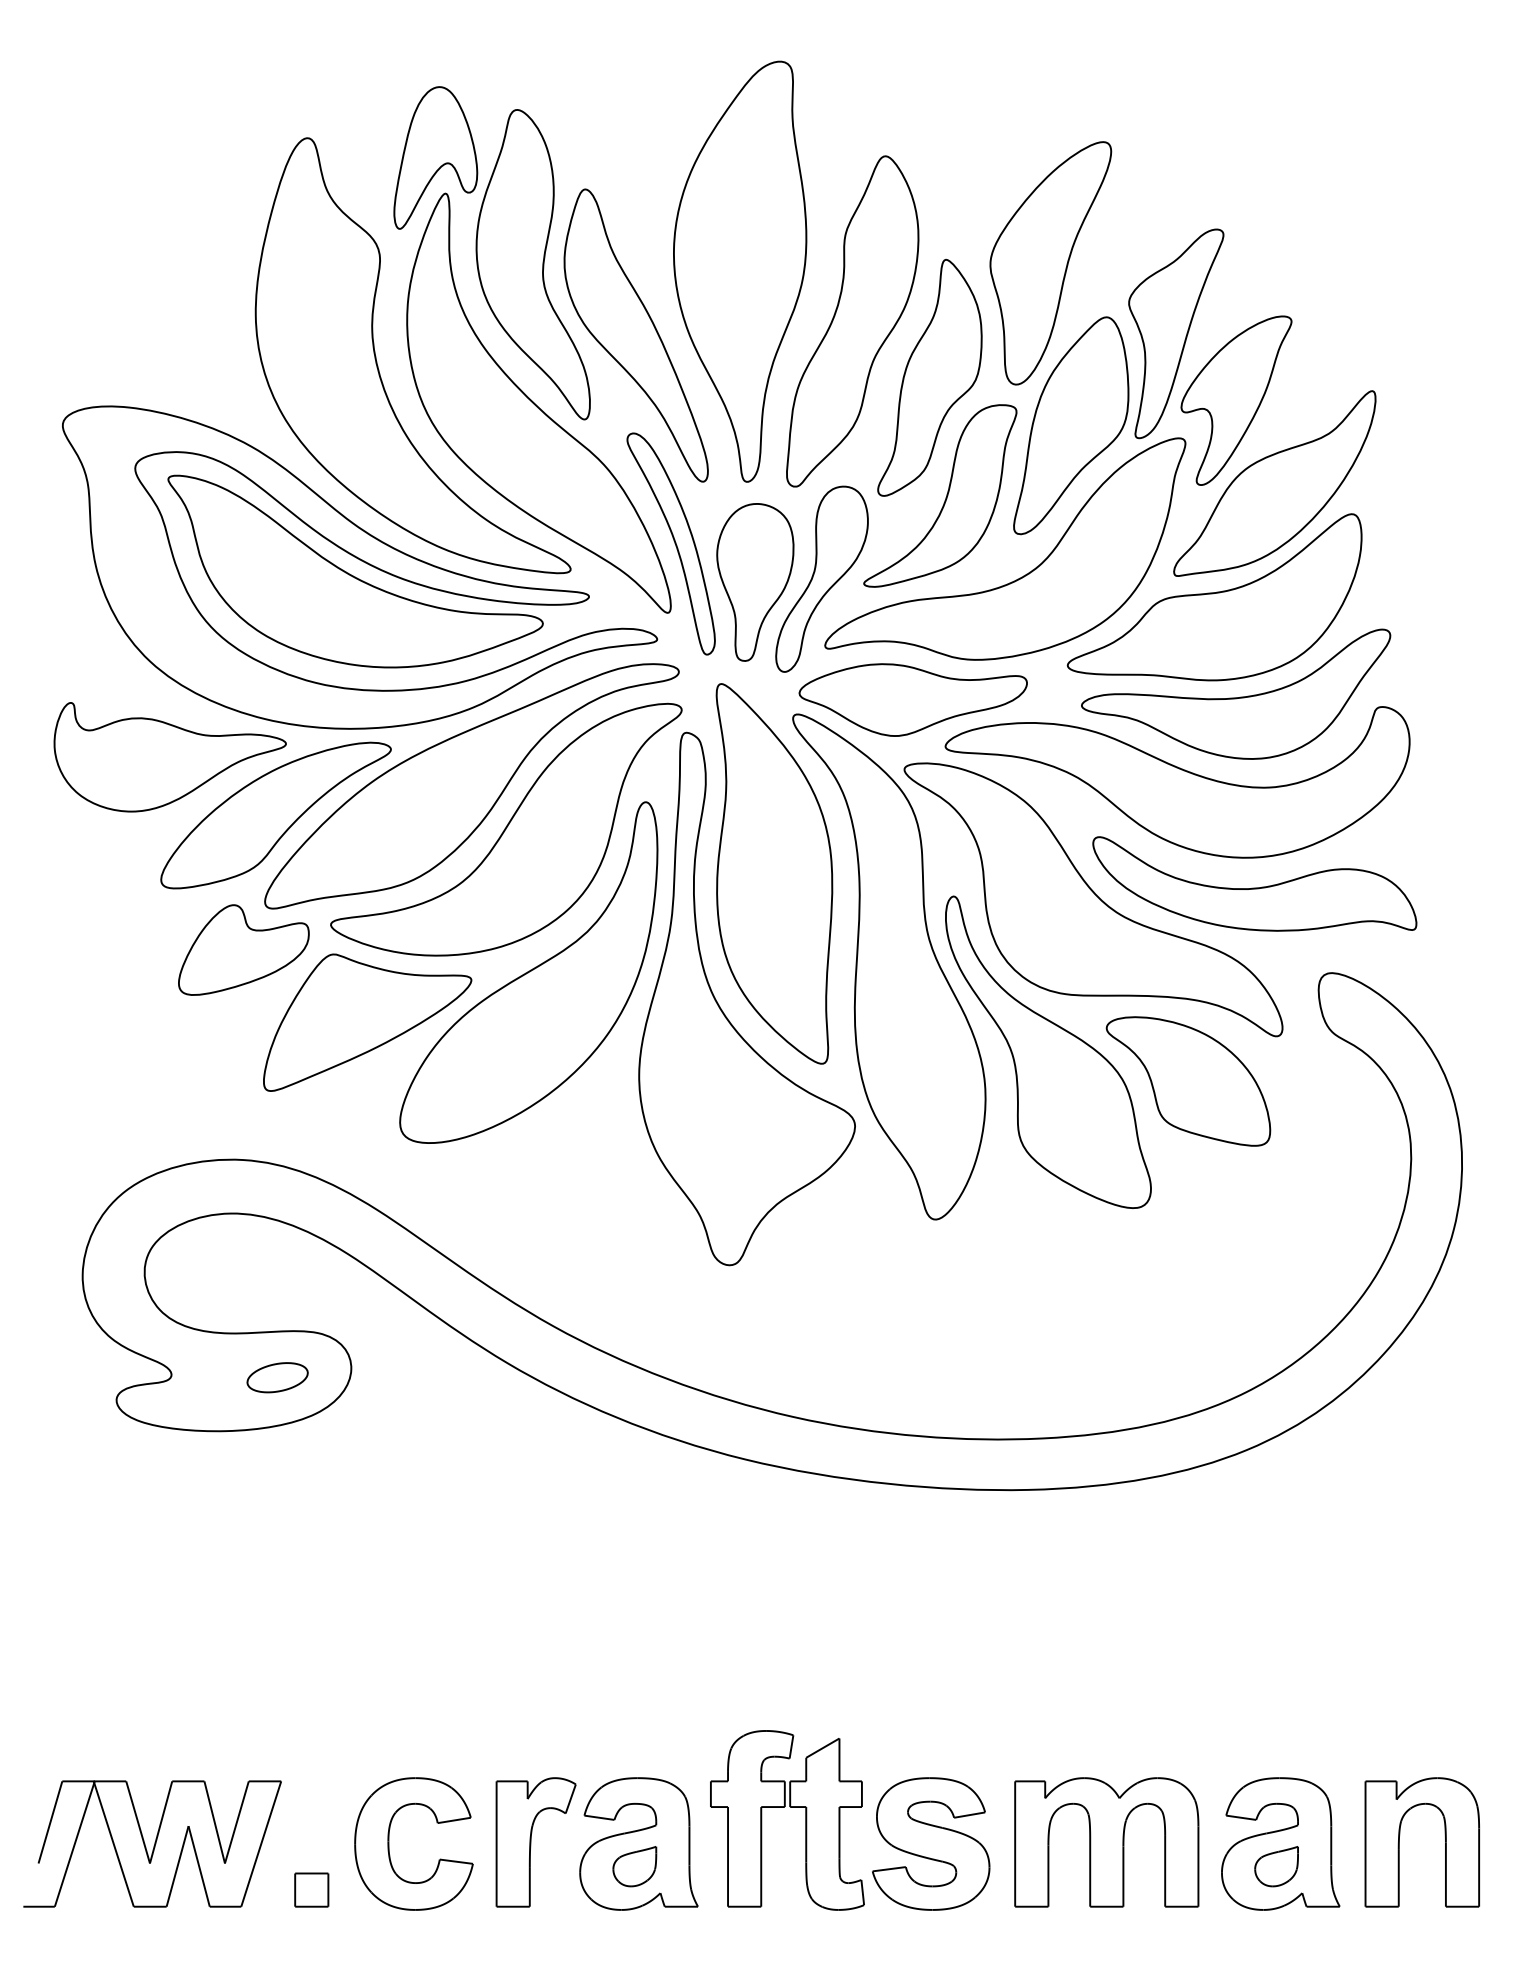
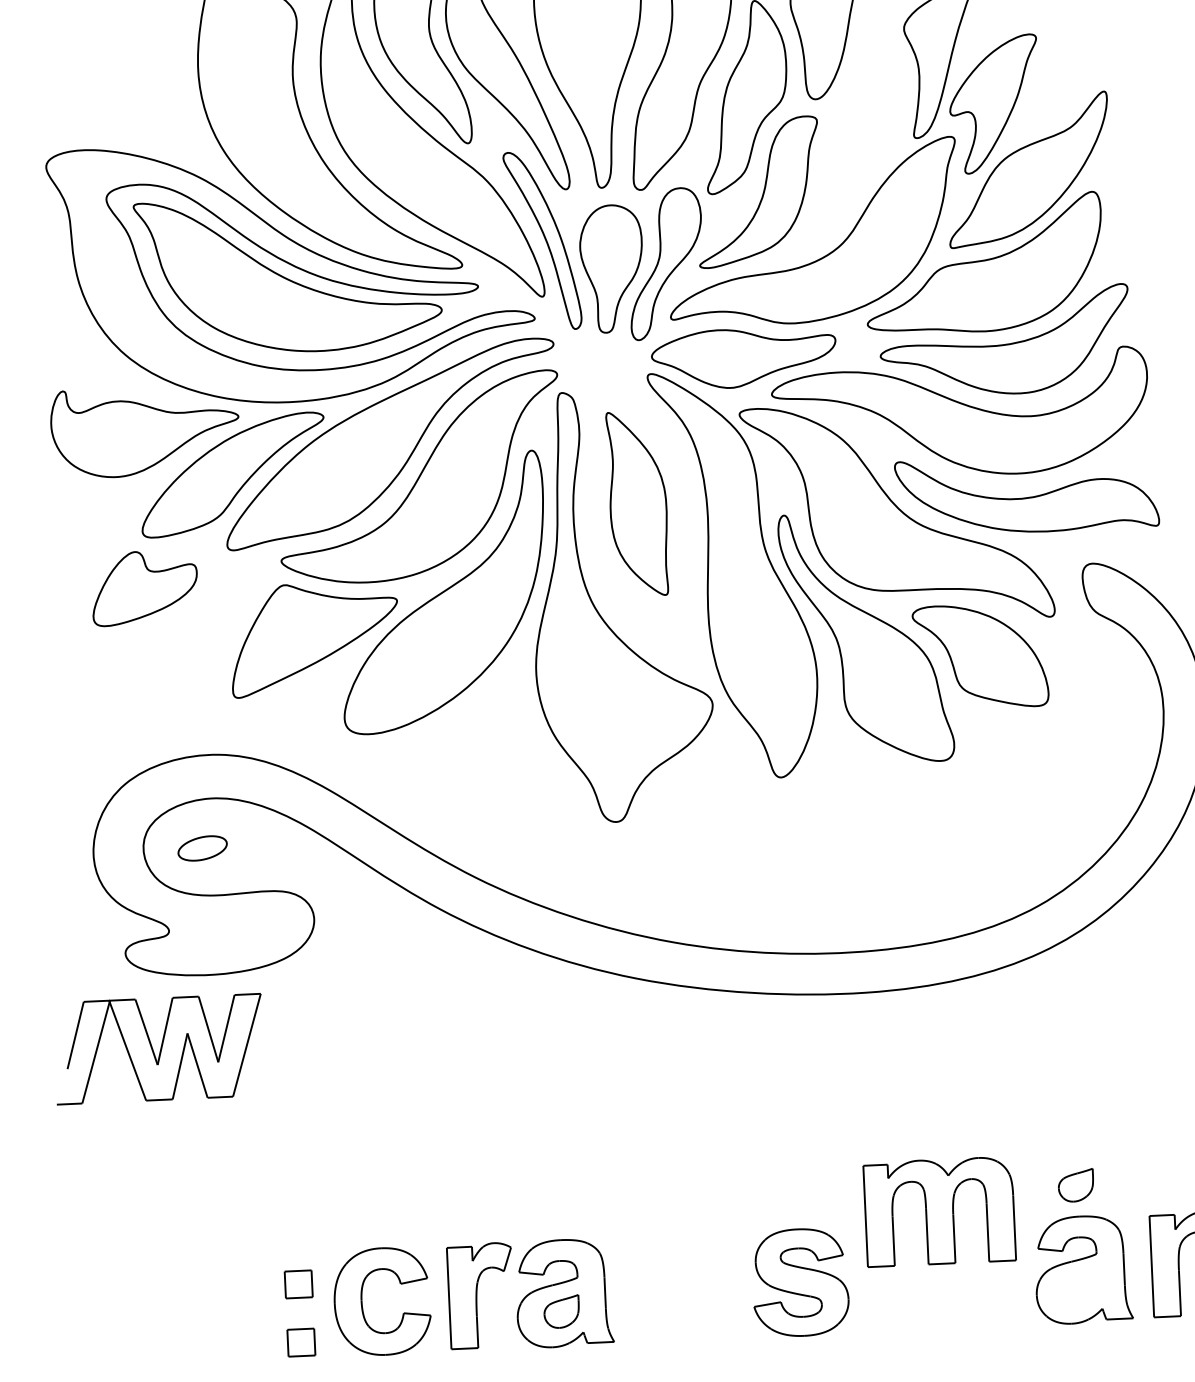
part: (1071, 425) -> (861, 130), removed
part: (774, 873) -> (638, 503), size x0.6
part: (243, 949) -> (144, 587), moved
part: (277, 1377) -> (202, 848), moved
part: (784, 1807) -> (680, 1258), removed
part: (311, 1817) -> (298, 1283), added
part: (1106, 1842) -> (939, 1211), moved
part: (152, 1843) -> (158, 1048), moved
part: (1276, 1866) -> (1075, 1185), moved

